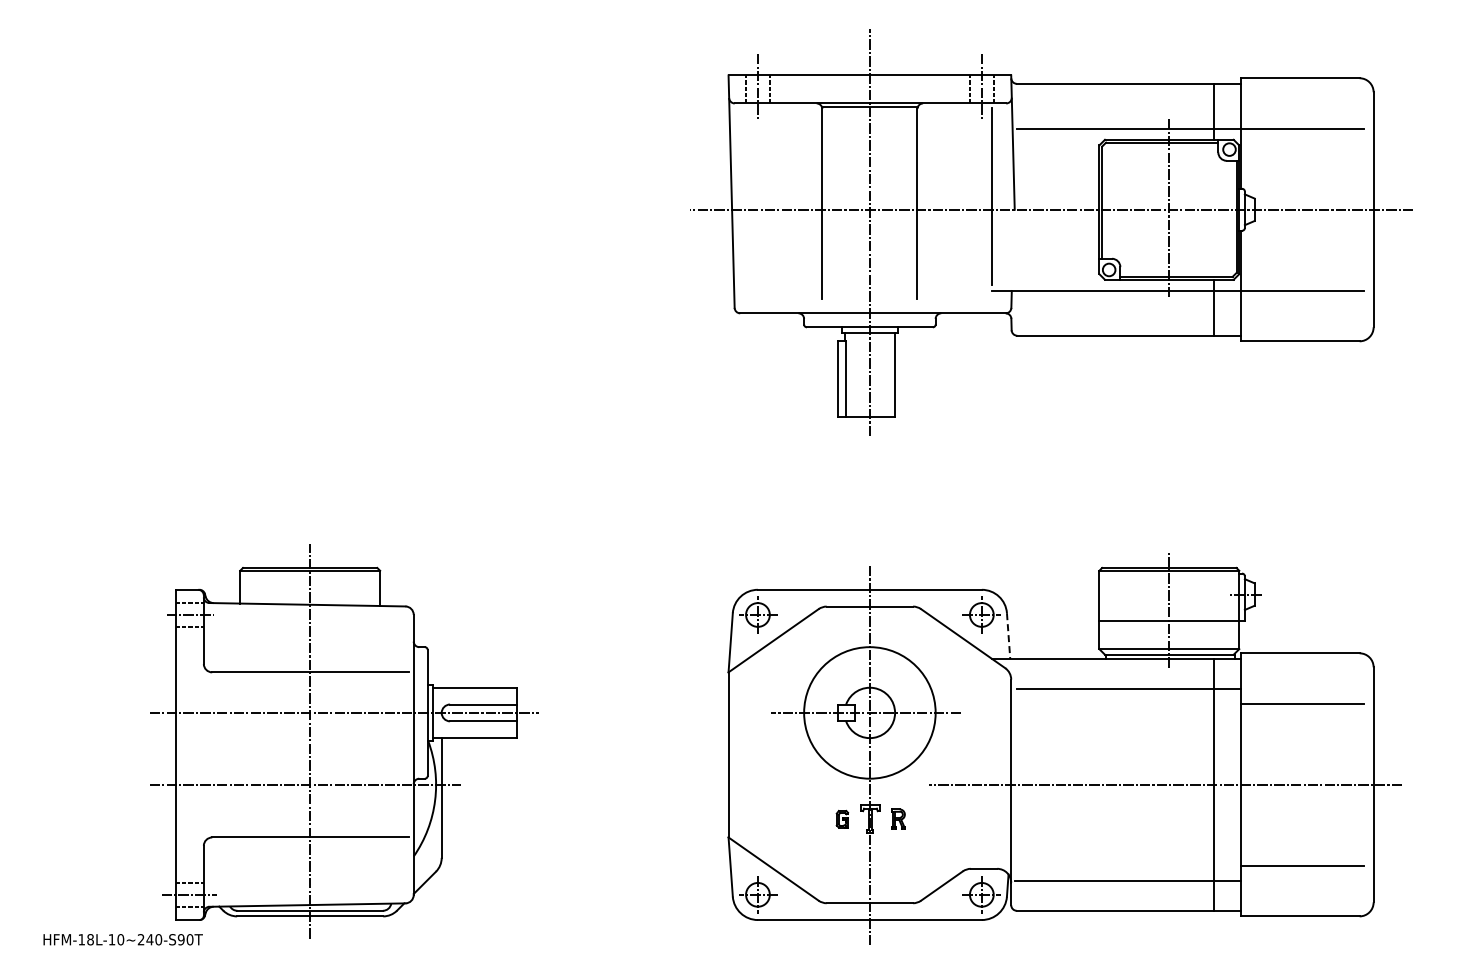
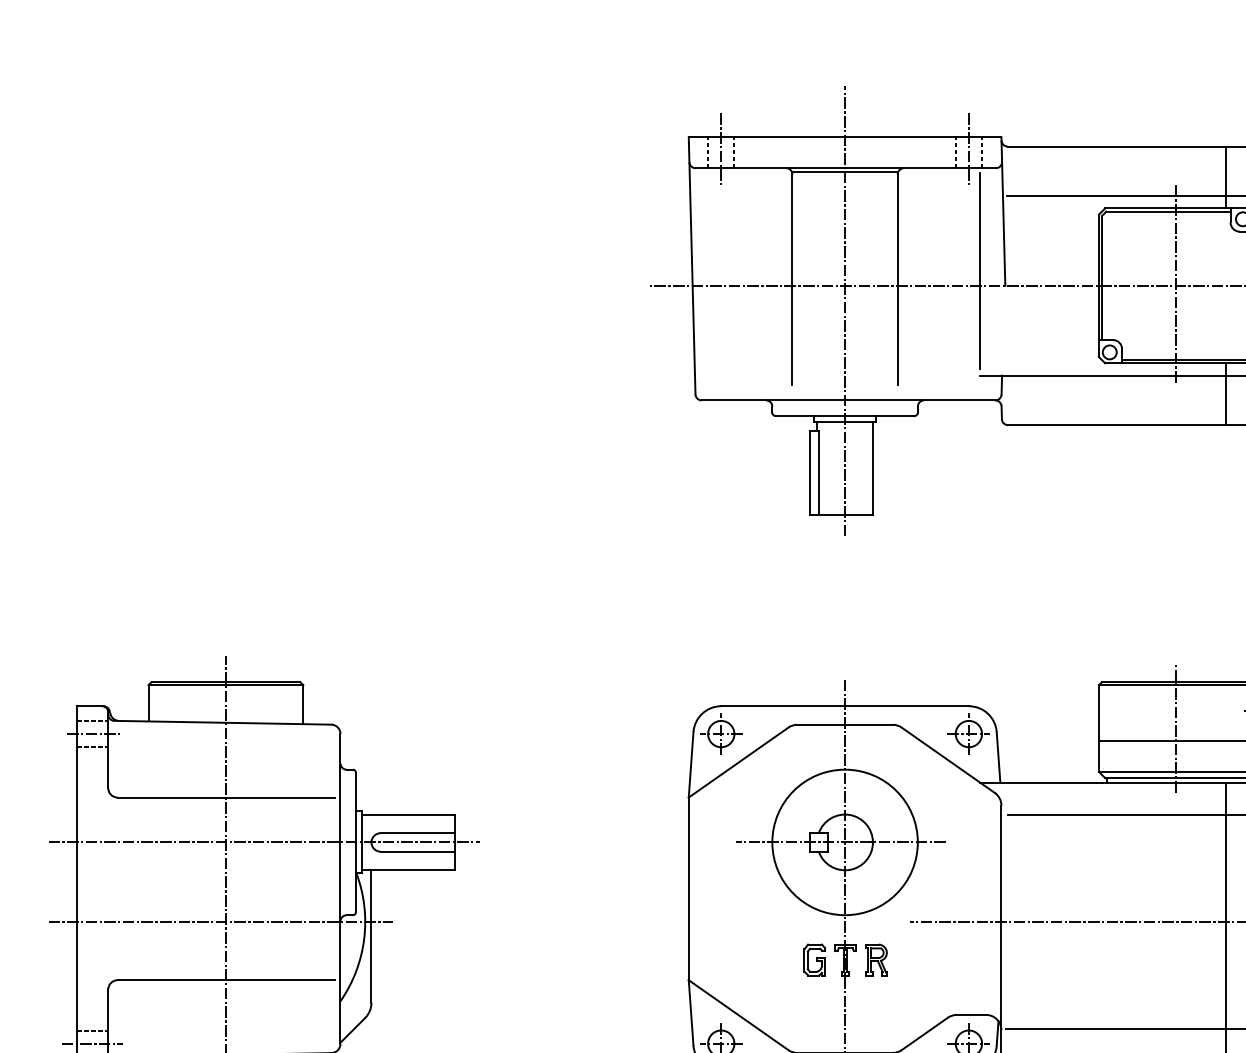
line: (1008, 636) -> (998, 757), dashed -> solid
part: (898, 818) -> (876, 959), size x1.43
part: (842, 819) -> (814, 960), size x1.67

